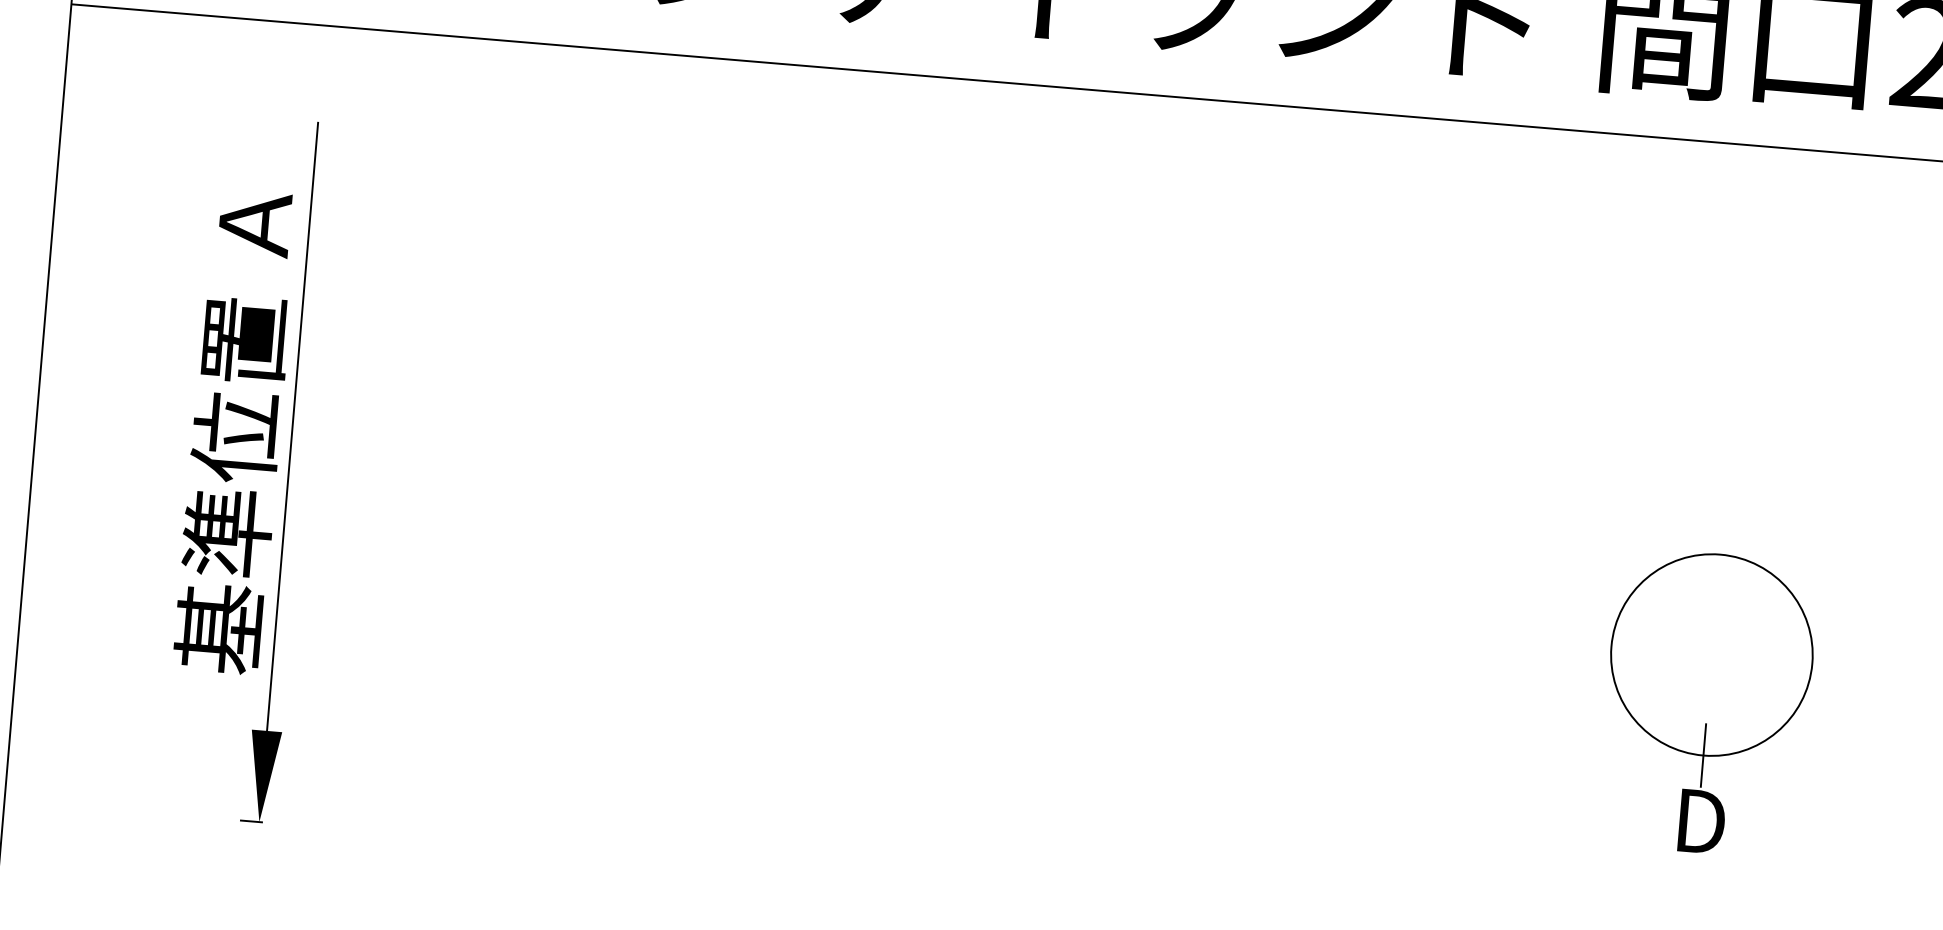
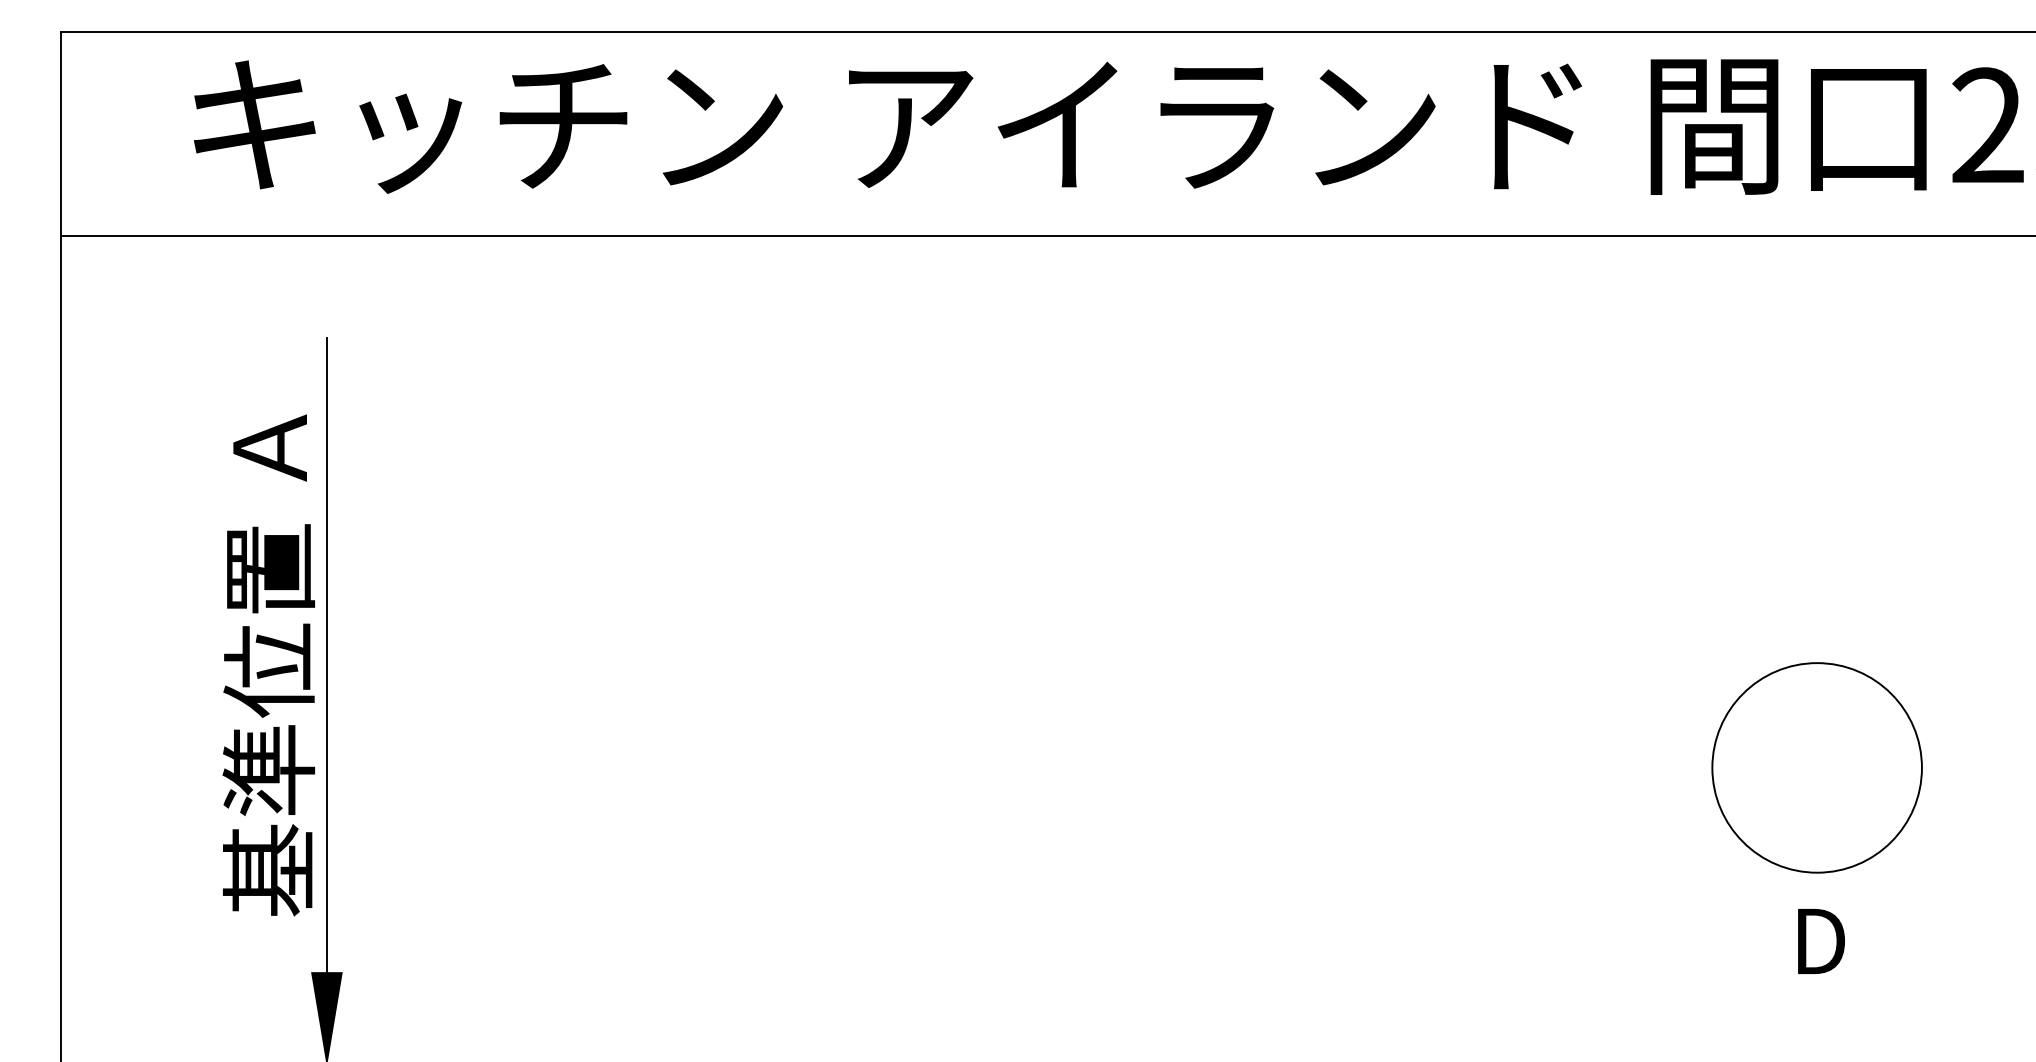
line: (1703, 755) -> (1817, 872), removed

